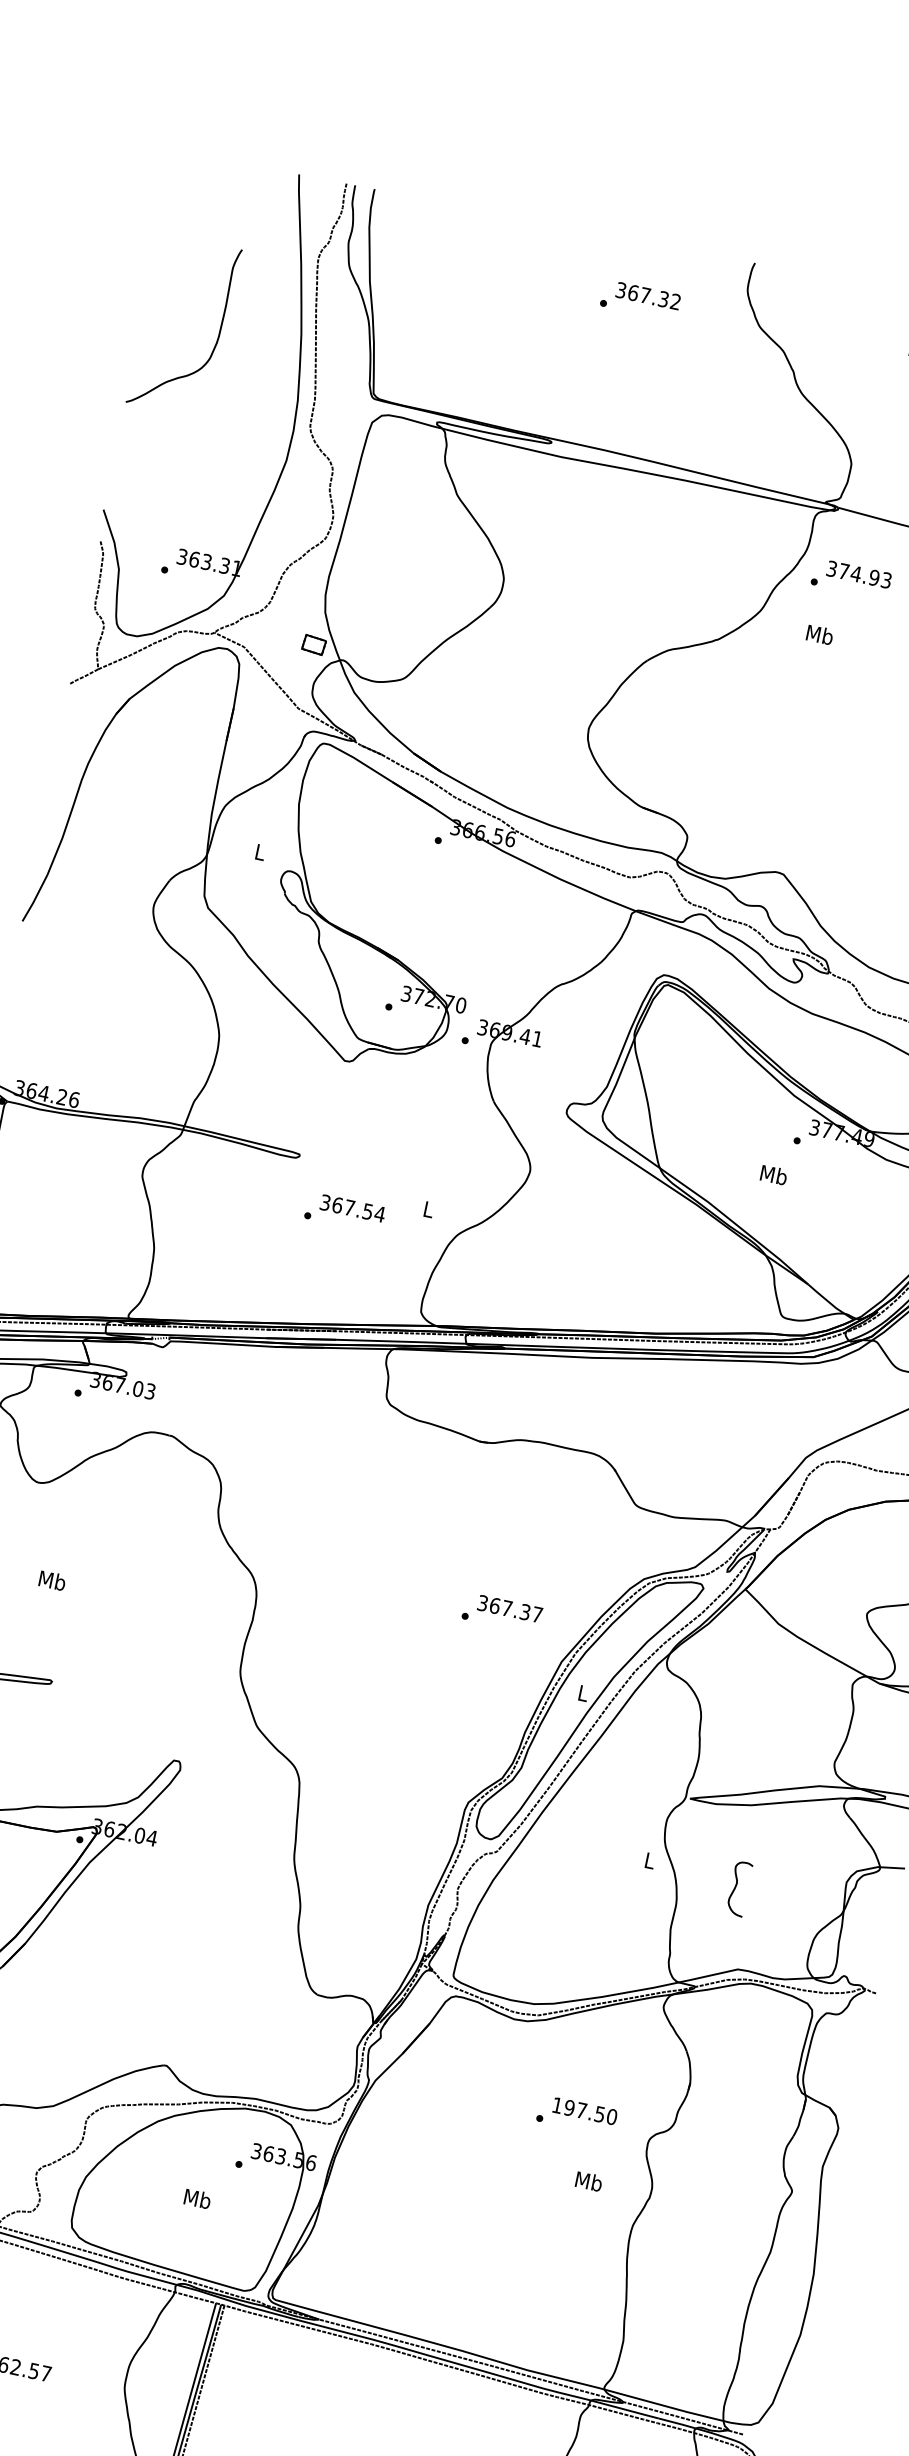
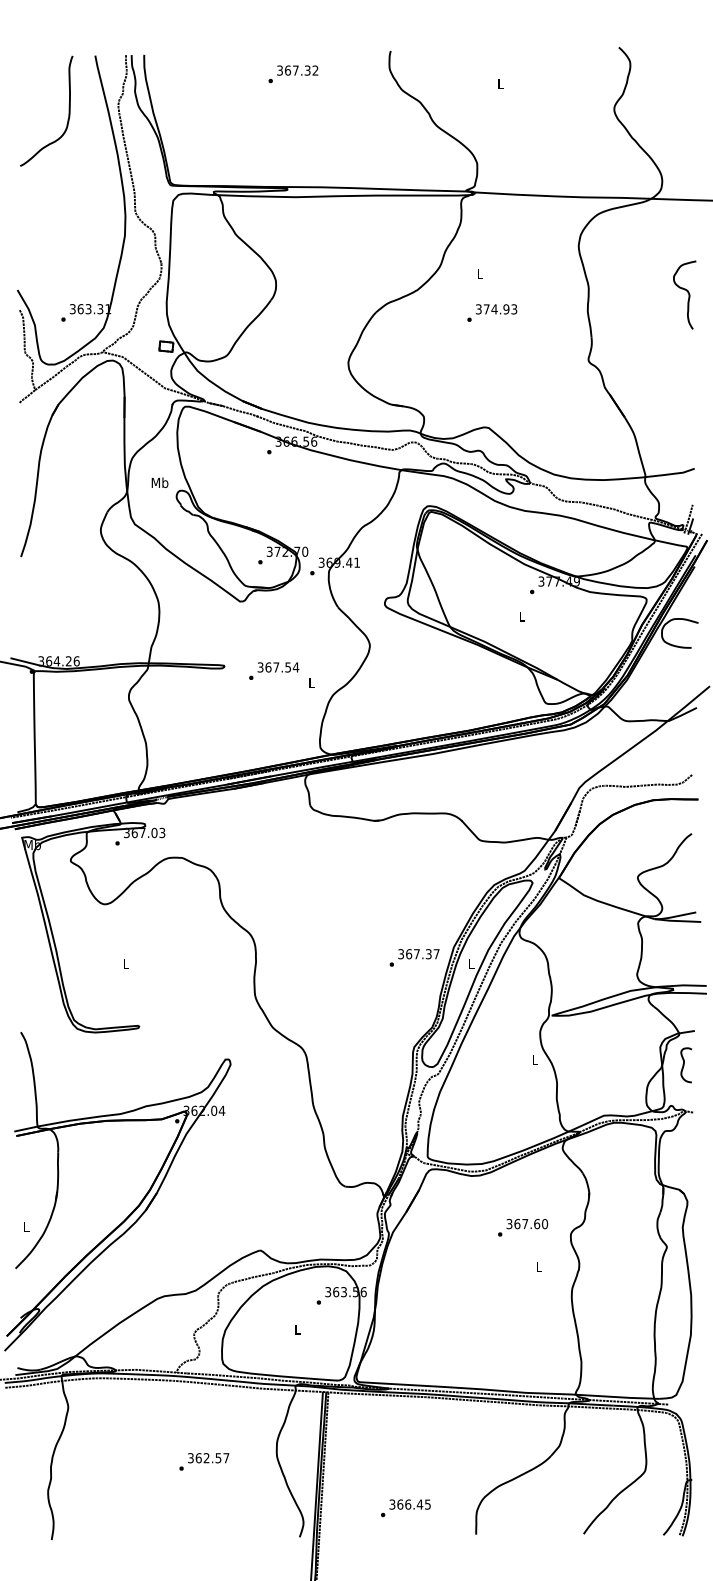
text: (640, 300) -> (293, 74), moved
curve: (218, 332) -> (68, 110), moved
text: (851, 578) -> (492, 312), moved
text: (819, 633) -> (479, 273), Mb -> L
text: (259, 851) -> (159, 482), L -> Mb
text: (774, 1175) -> (522, 616), Mb -> L
text: (345, 1211) -> (274, 670), moved
text: (52, 1580) -> (126, 963), Mb -> L
text: (502, 1612) -> (414, 957), moved
curve: (736, 1888) -> (684, 1065), moved
text: (578, 2110) -> (523, 1224), 197.50 -> 367.60
text: (587, 2181) -> (538, 1267), Mb -> L
text: (197, 2198) -> (297, 1329), Mb -> L

